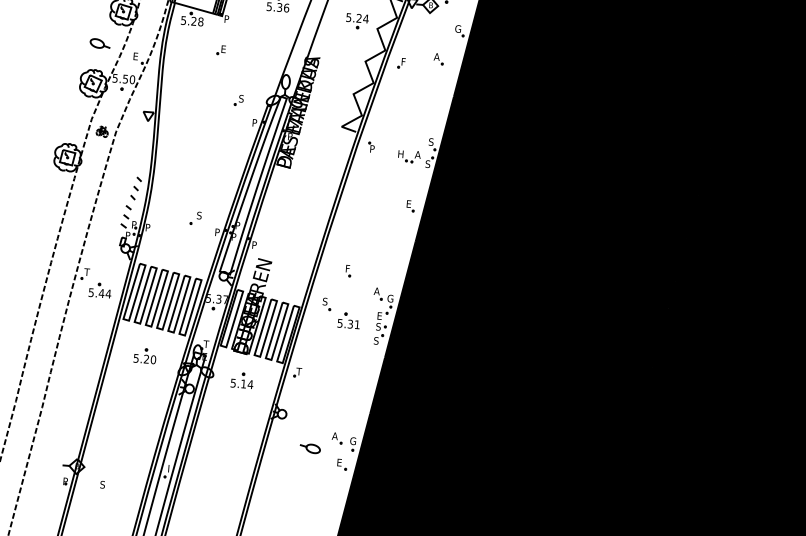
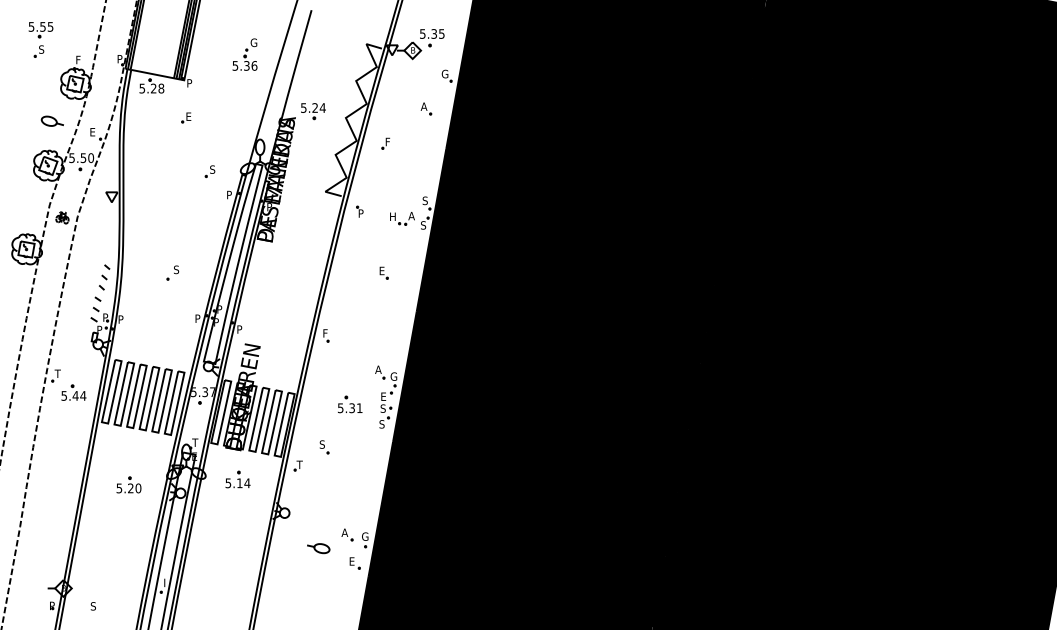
part: (357, 21) -> (313, 111), moved
part: (401, 63) -> (385, 143), moved
part: (410, 205) -> (383, 272), moved
part: (195, 217) -> (172, 272), moved
part: (348, 270) -> (326, 335), moved
part: (326, 304) -> (324, 447), moved
part: (144, 355) -> (128, 484), moved

